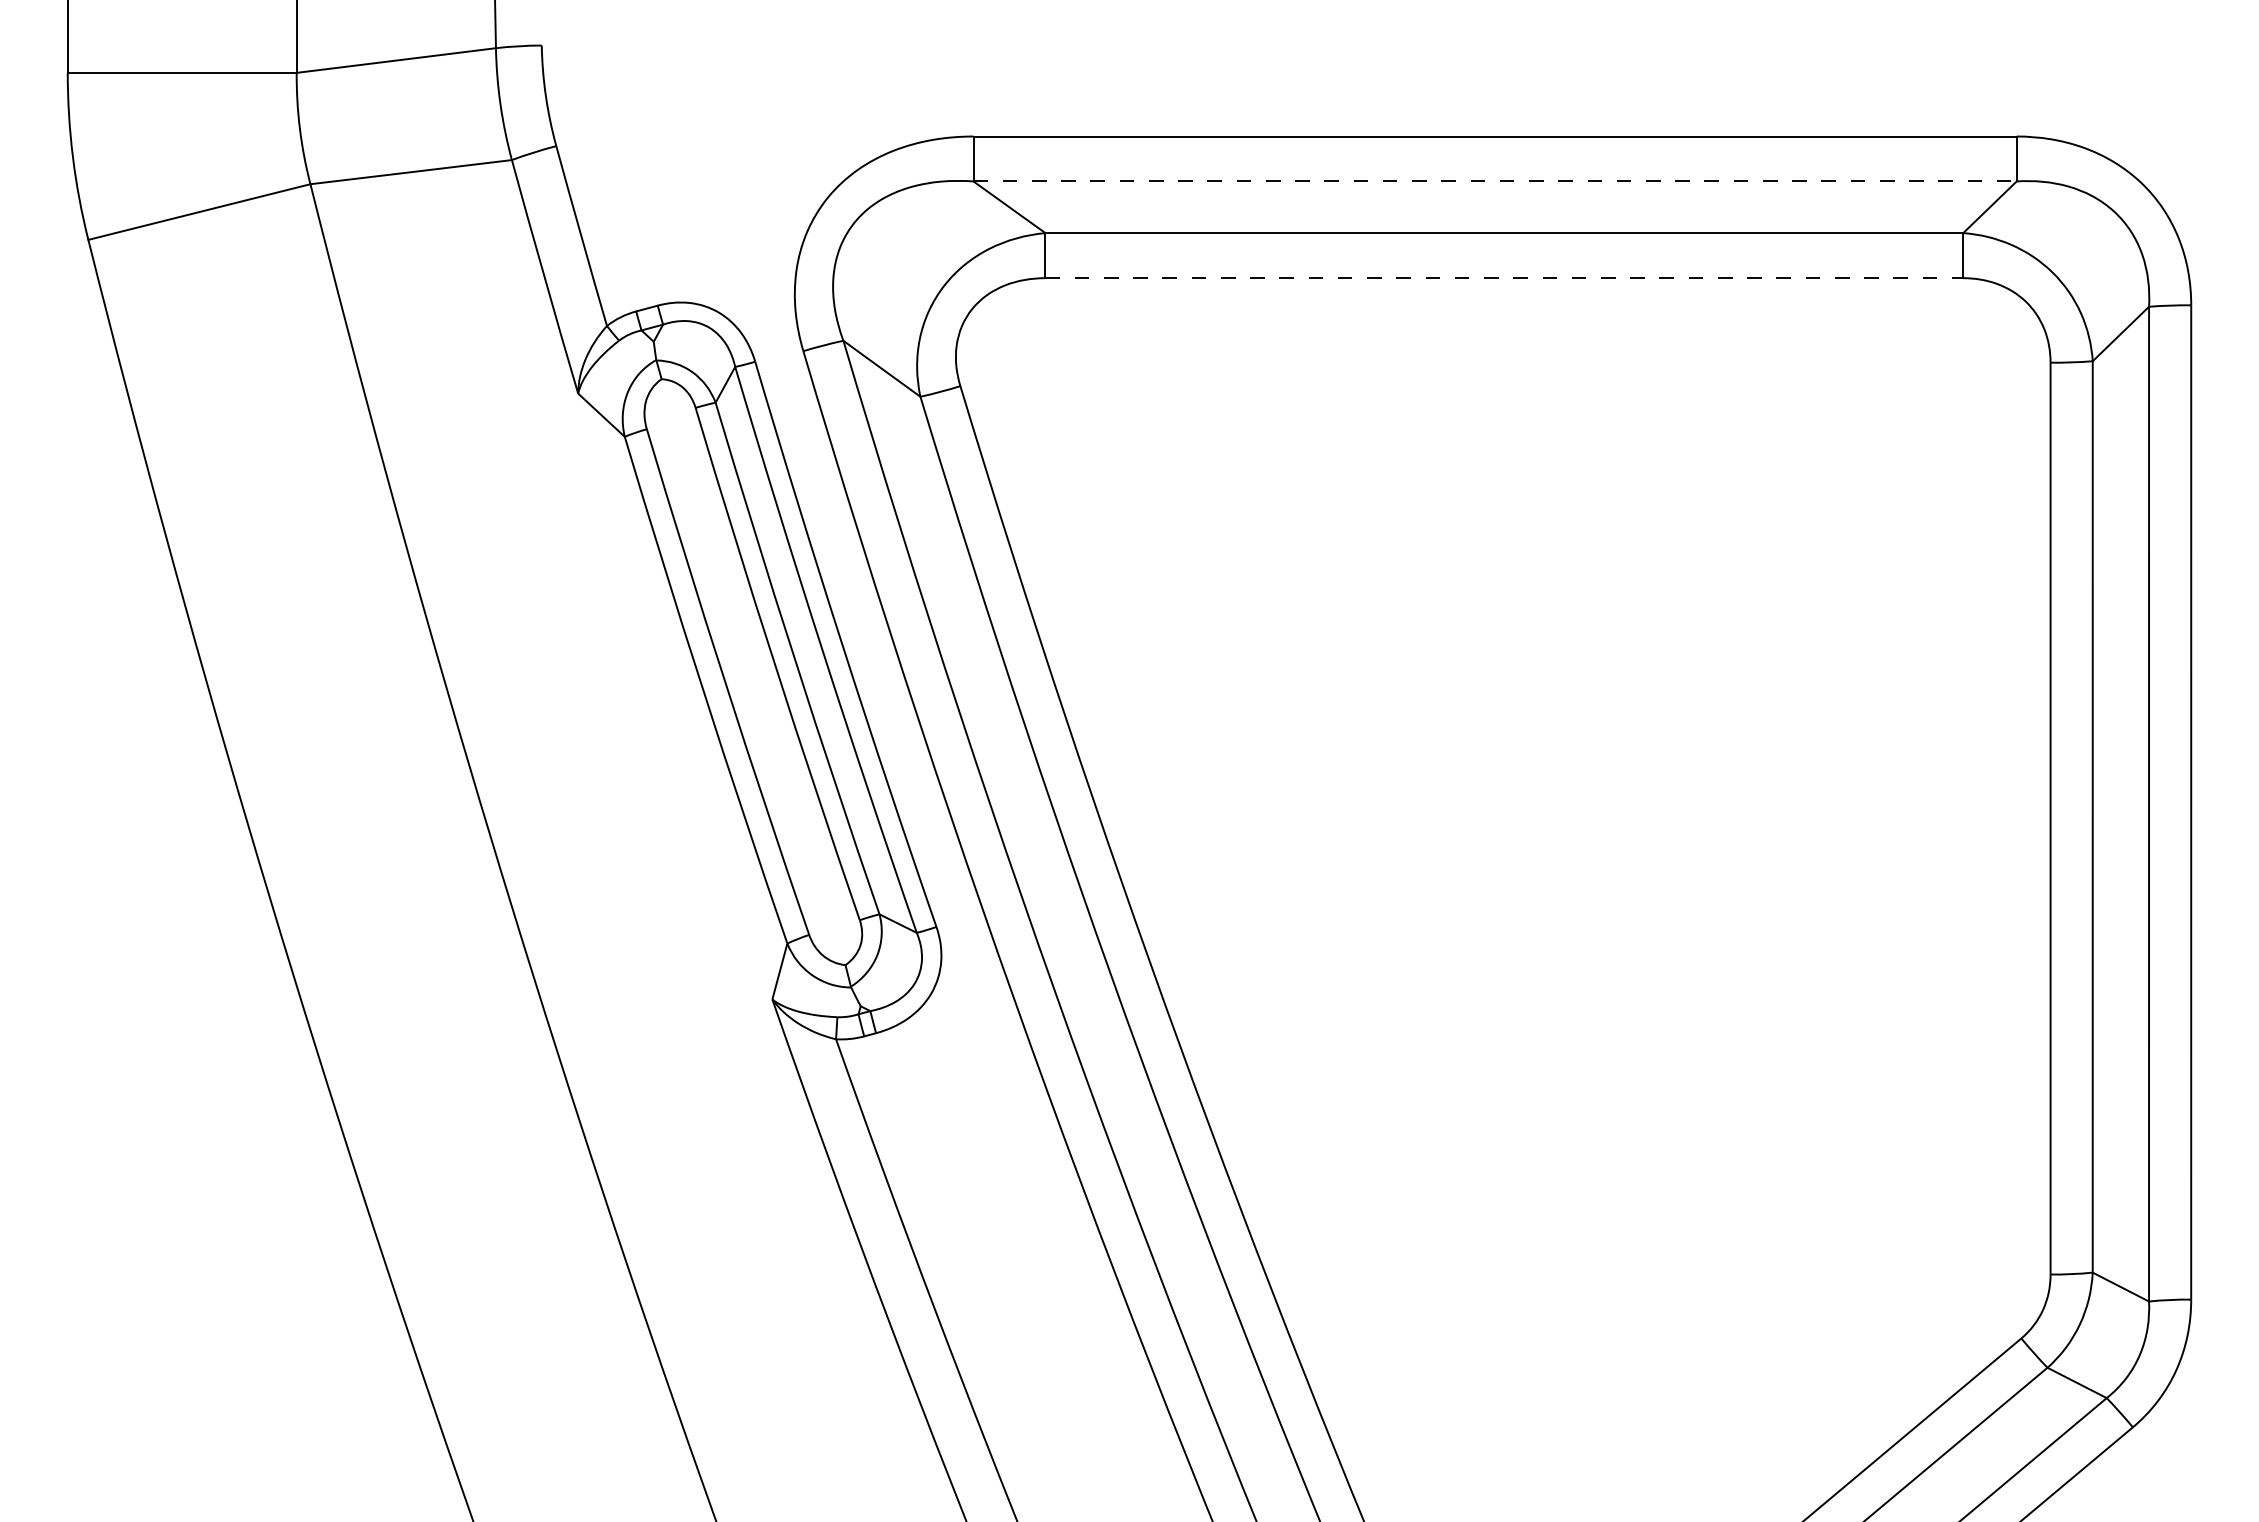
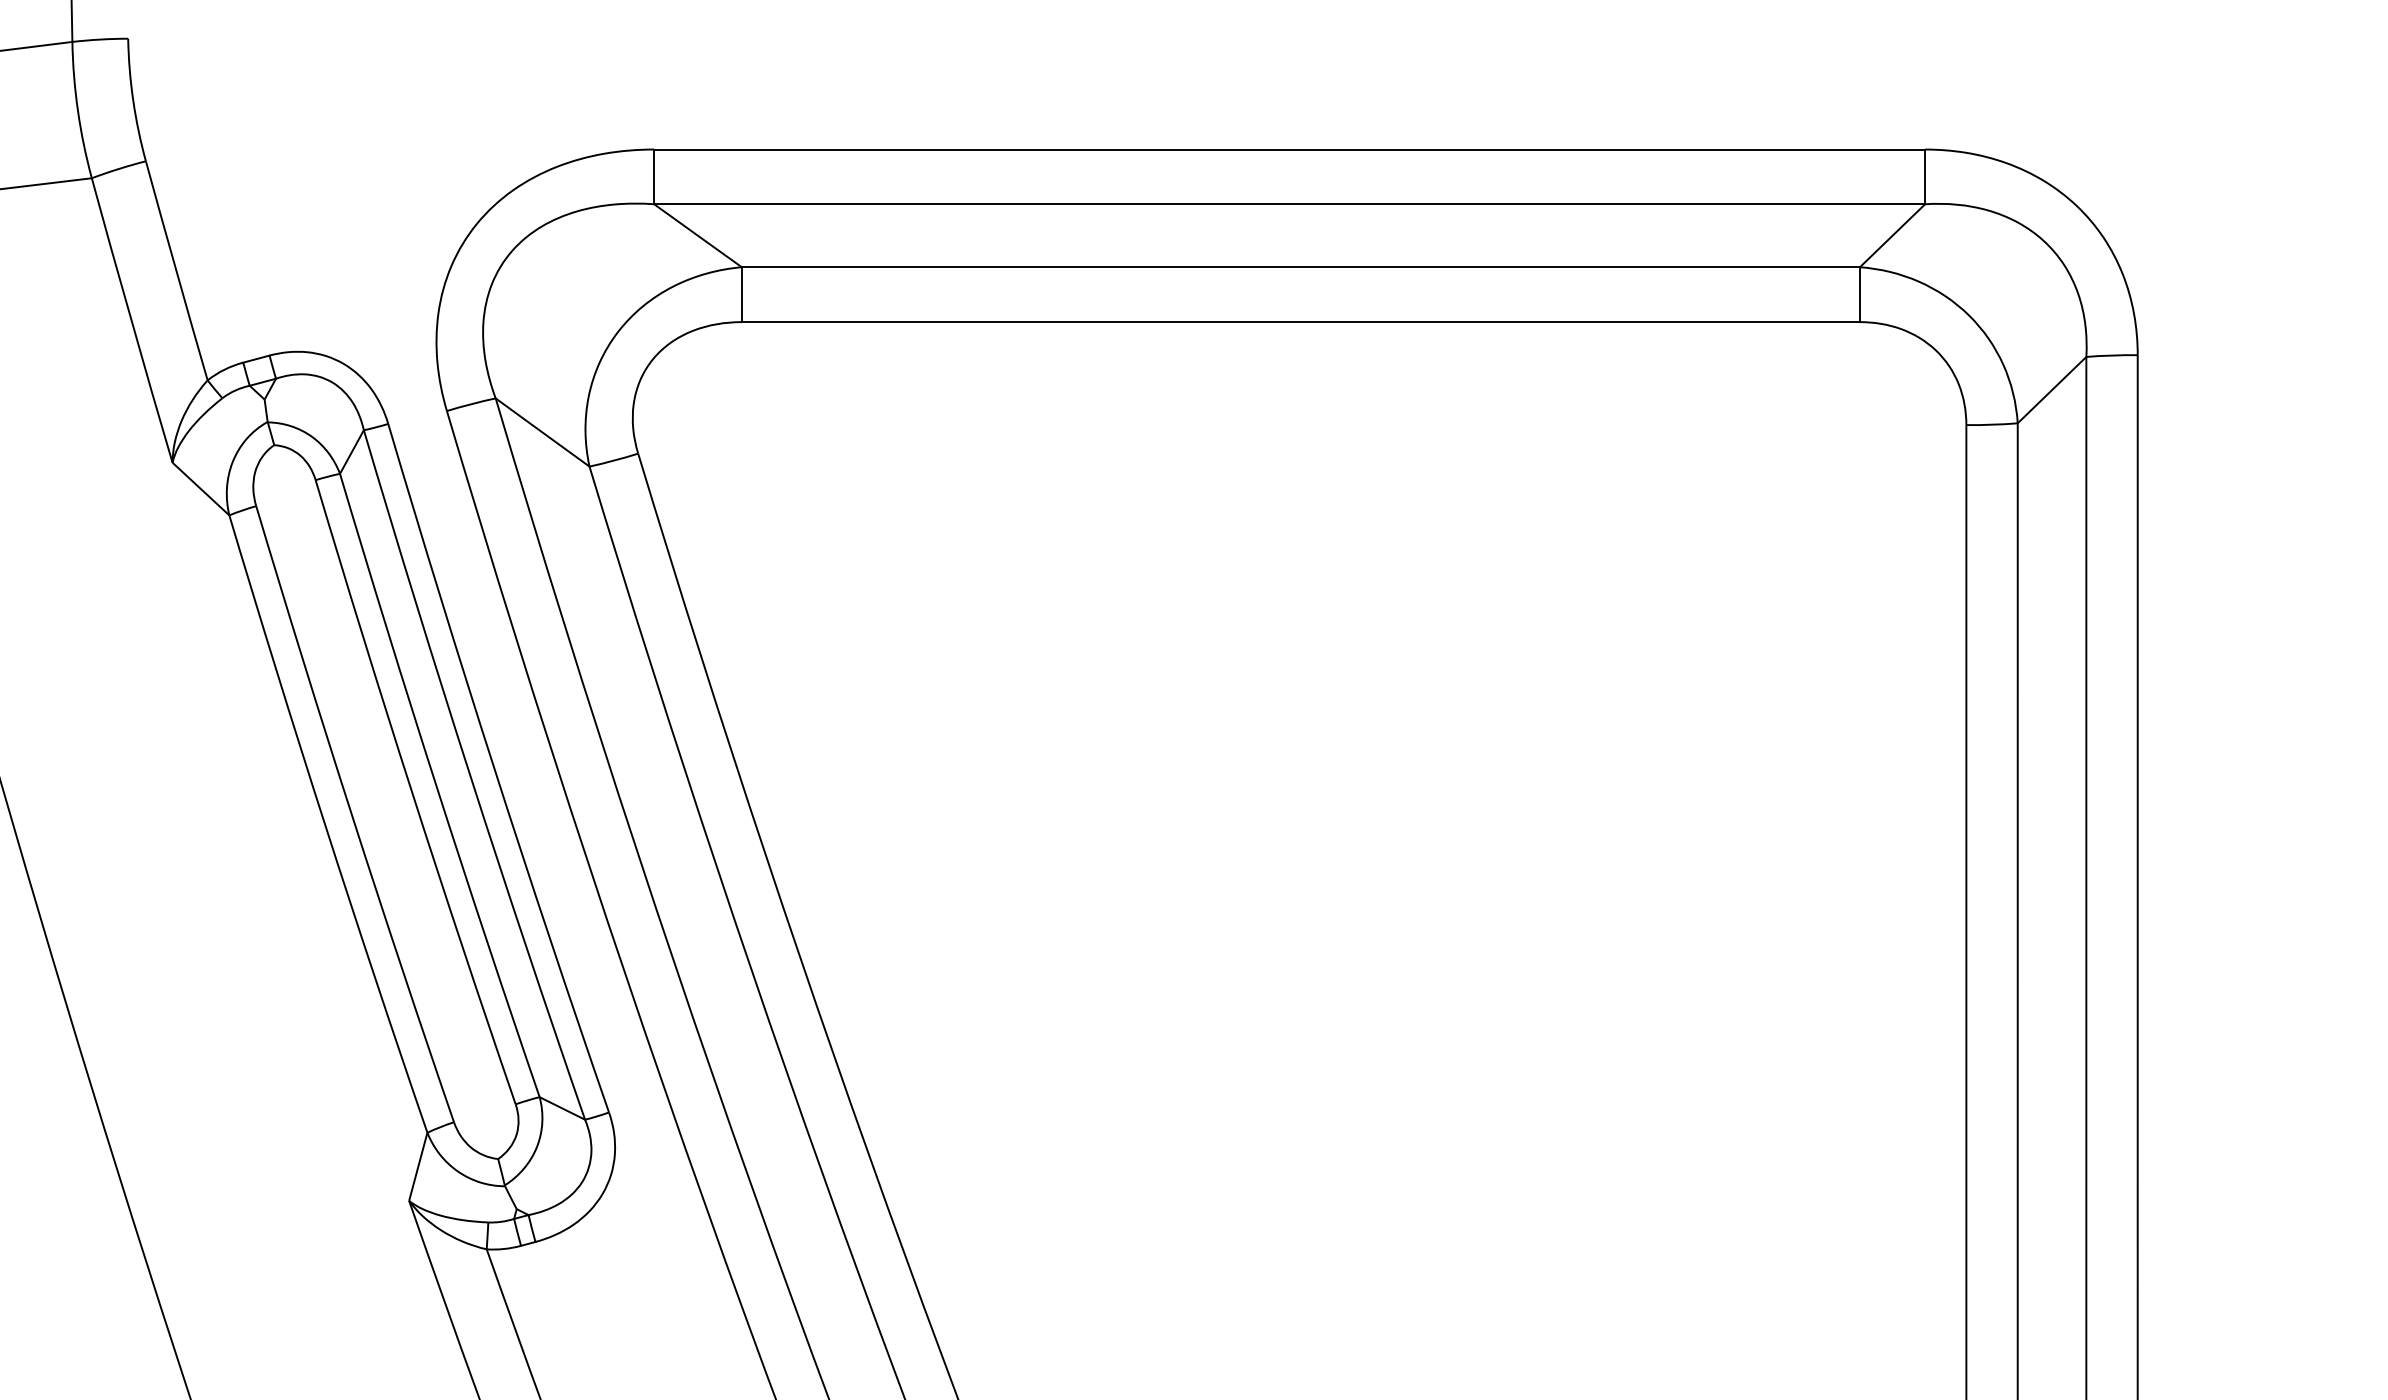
line: (1495, 181) -> (1290, 204), dashed -> solid
line: (1504, 278) -> (1301, 322), dashed -> solid

